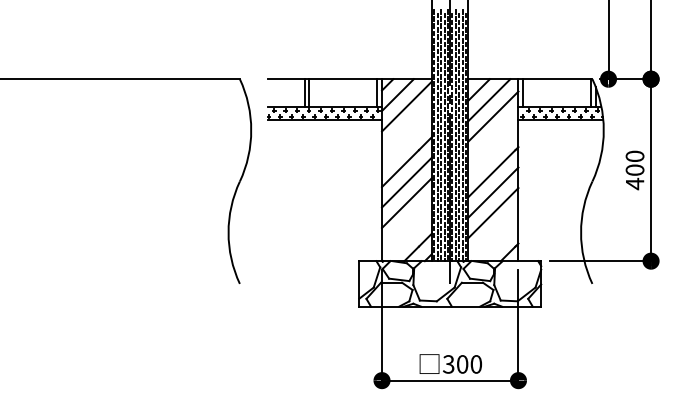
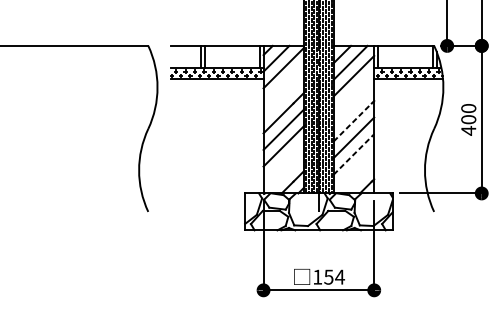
line: (492, 173) -> (353, 122), solid -> dashed
line: (493, 212) -> (353, 154), solid -> dashed
text: (462, 364) -> (328, 277), 300 -> 154

